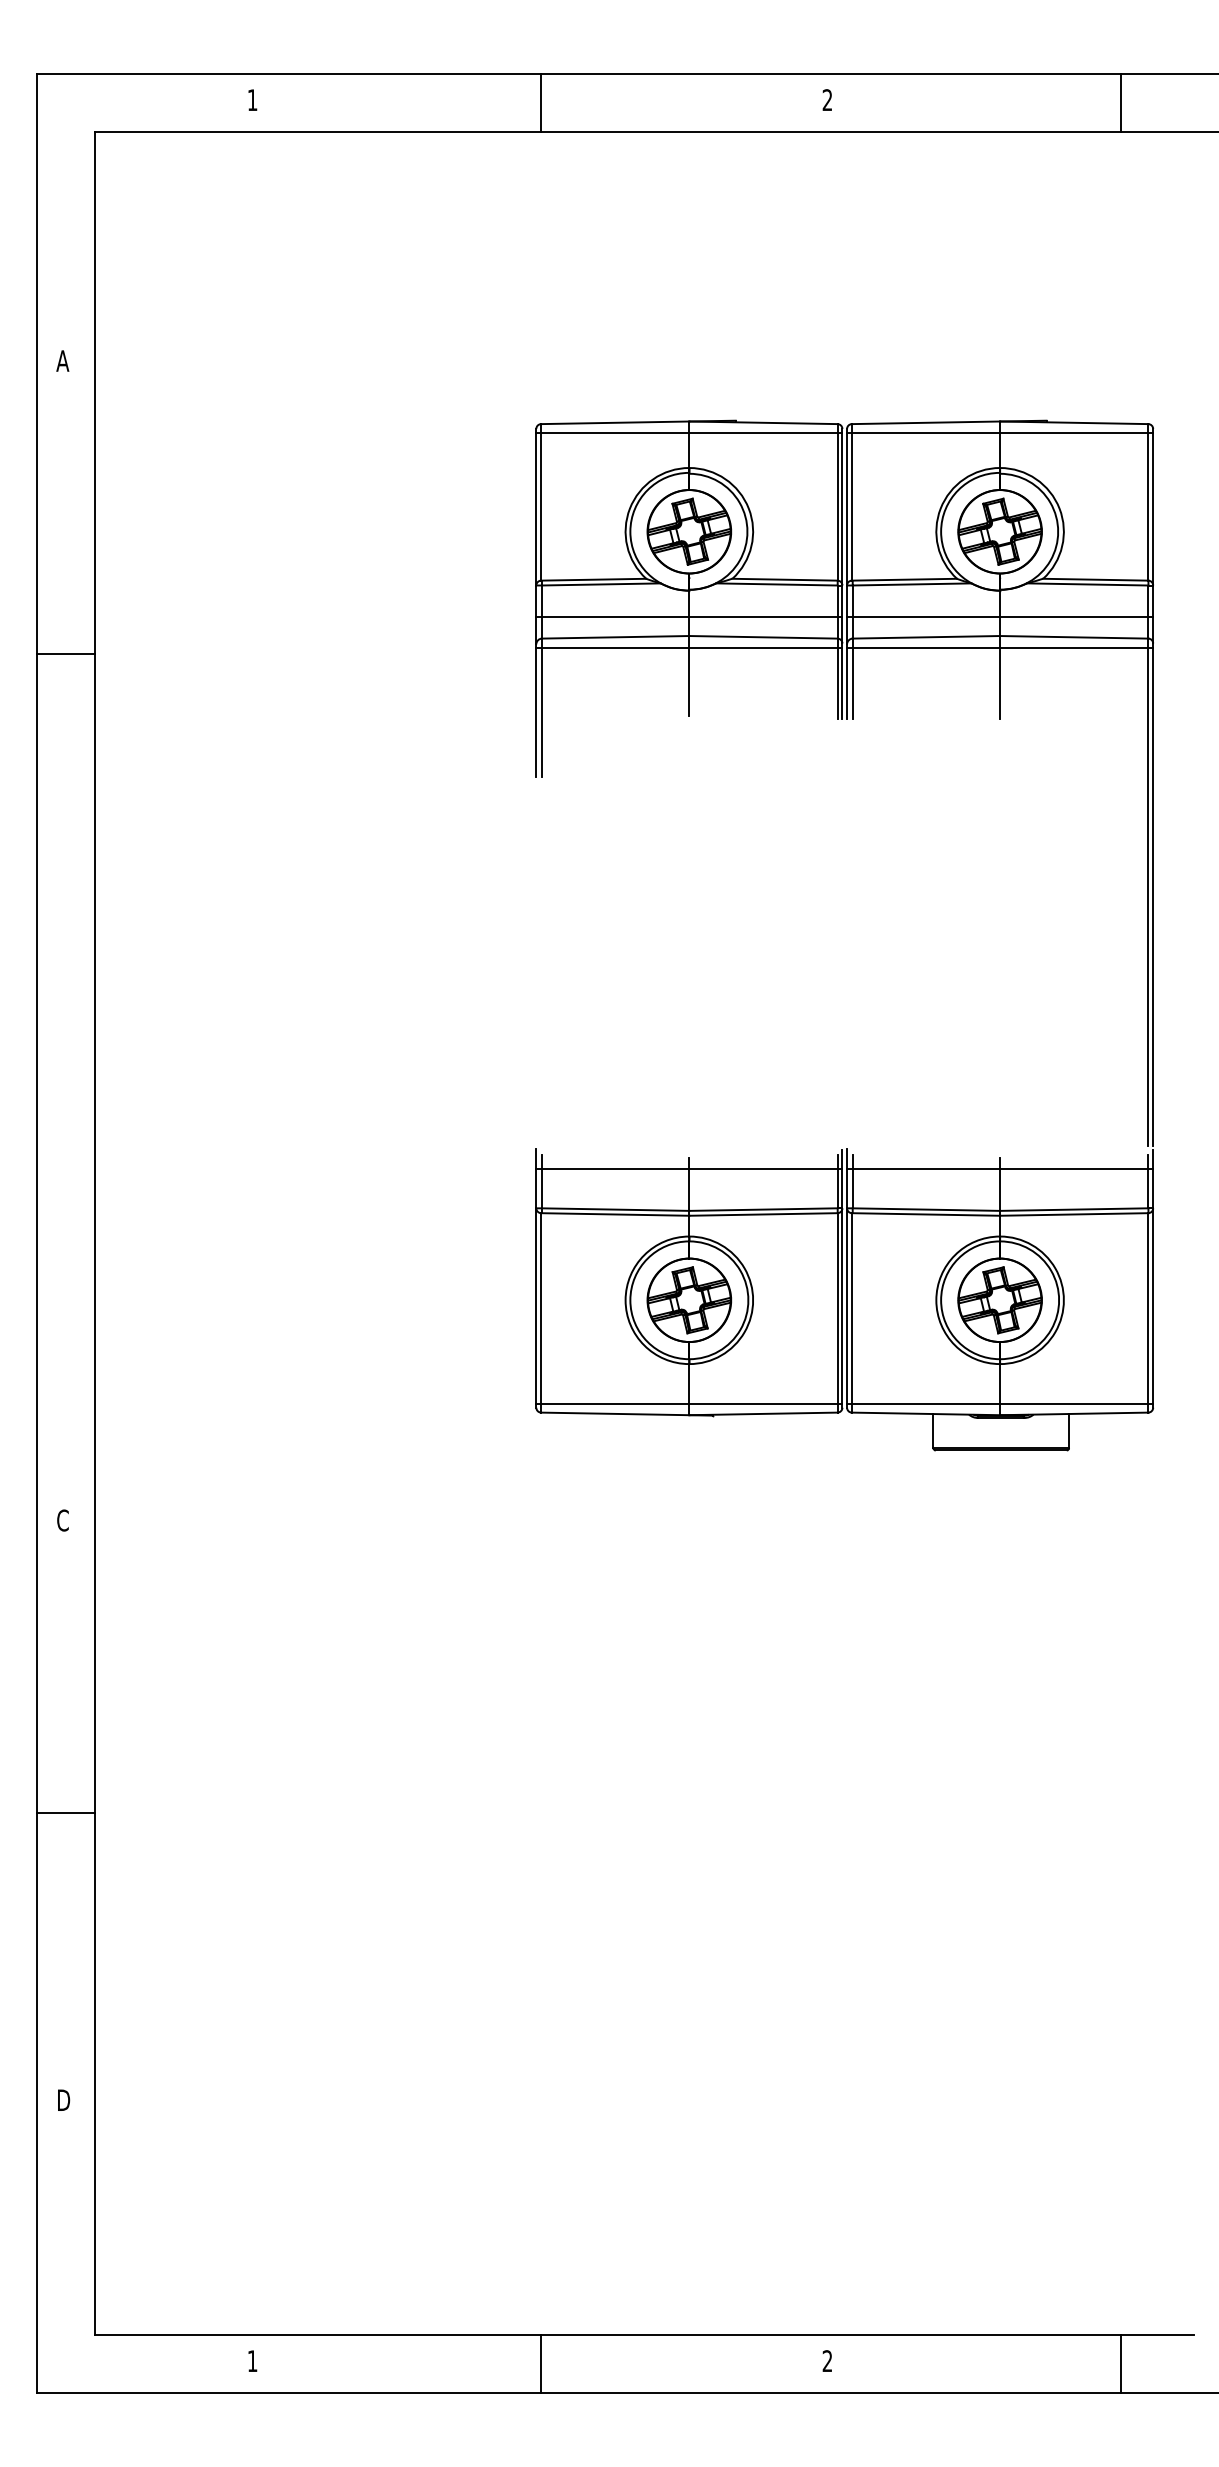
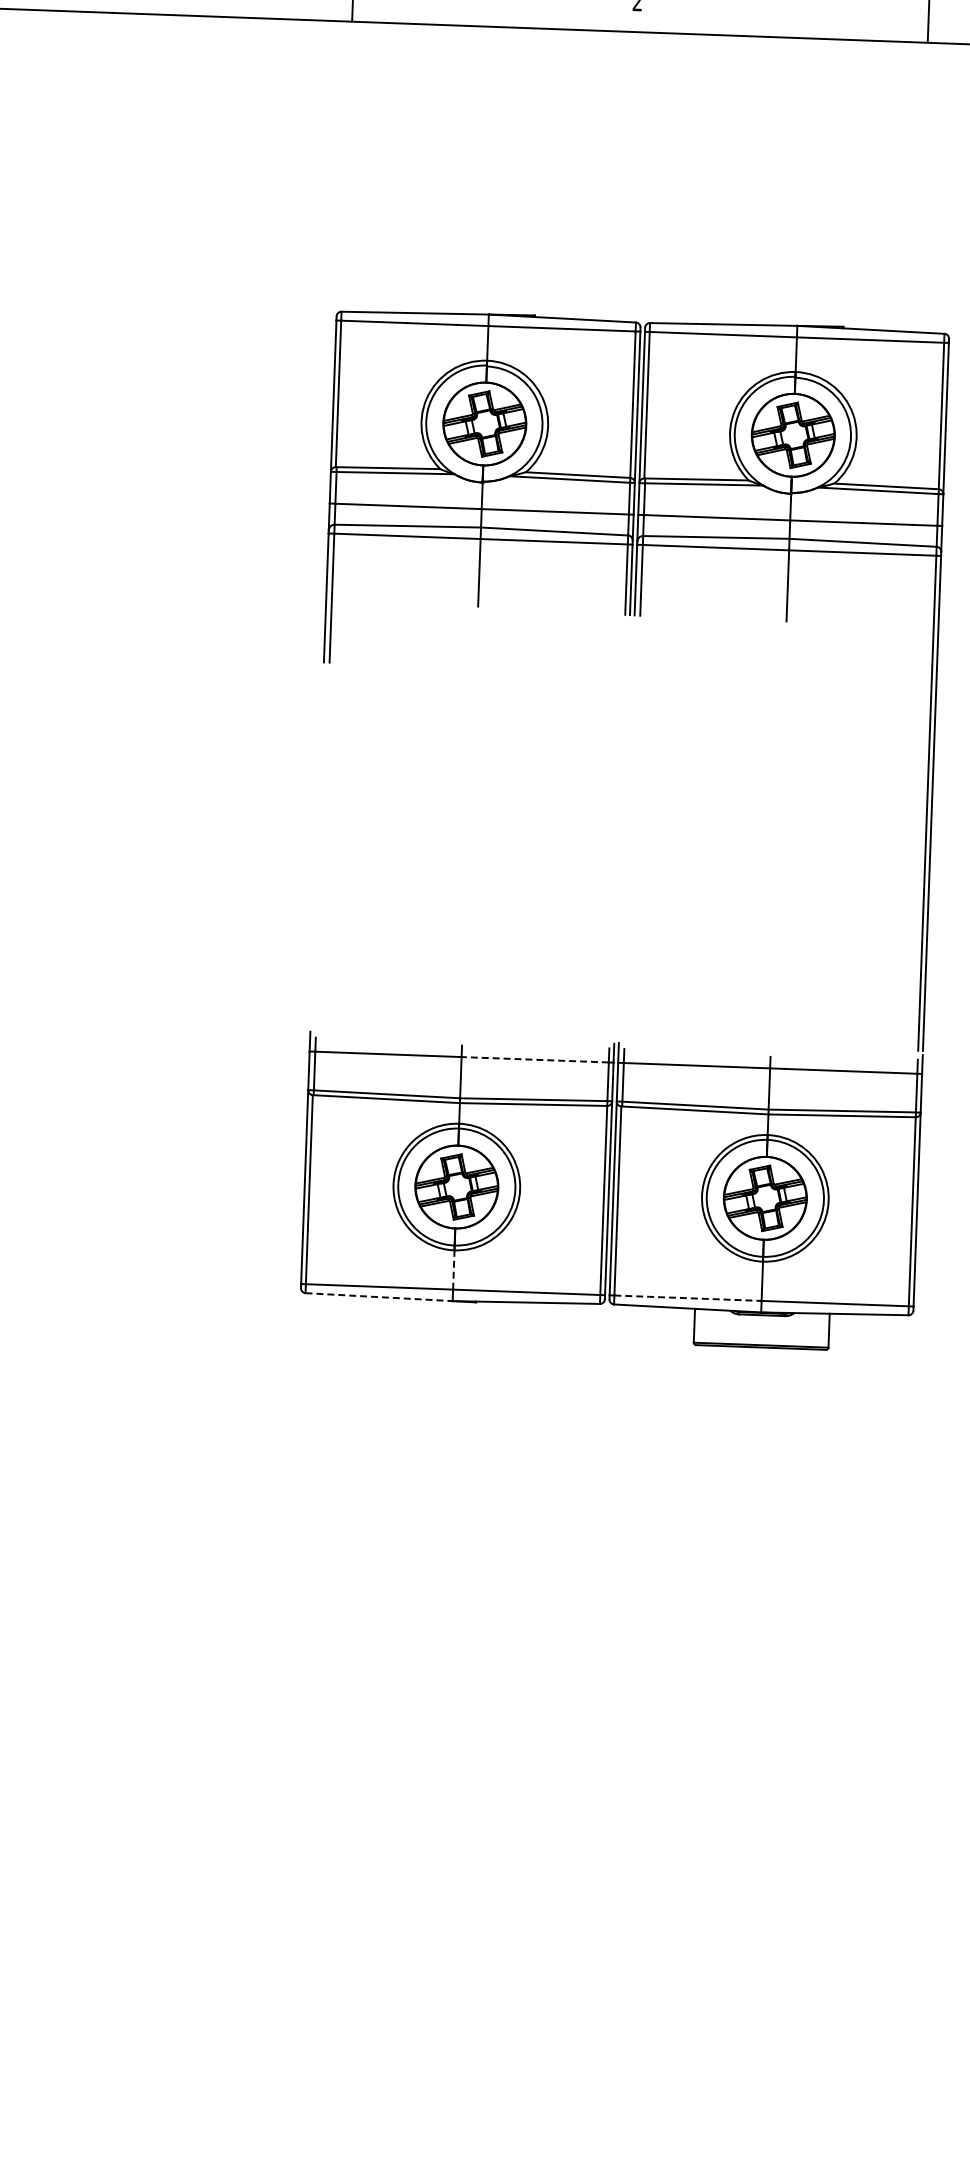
line: (763, 1169) -> (535, 1059), solid -> dashed
line: (689, 1383) -> (453, 1269), solid -> dashed
line: (926, 1403) -> (688, 1298), solid -> dashed
line: (615, 1413) -> (379, 1296), solid -> dashed

